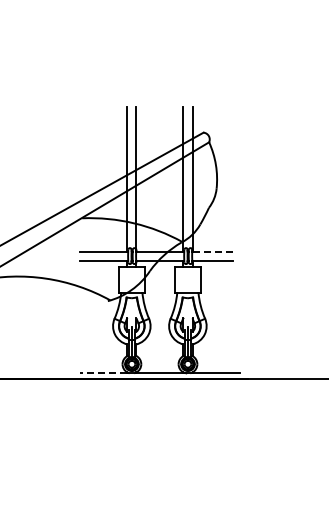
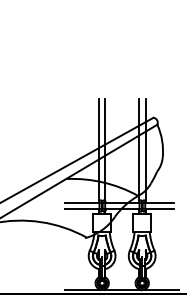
line: (213, 251) -> (160, 202), dashed -> solid
line: (103, 373) -> (81, 289), dashed -> solid

